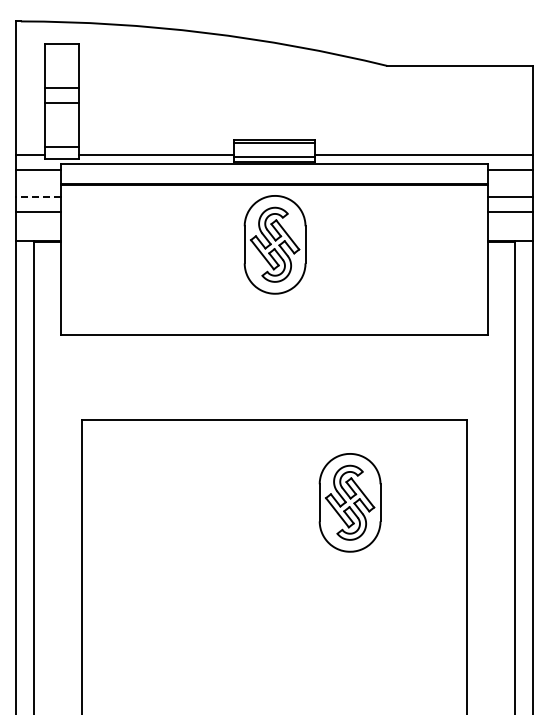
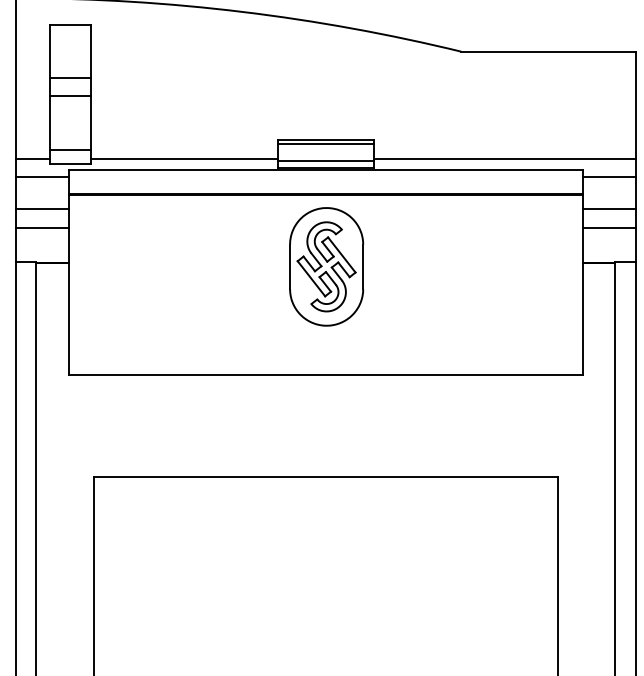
line: (38, 196) -> (42, 208), dashed -> solid
part: (349, 502) -> (416, 576), removed

